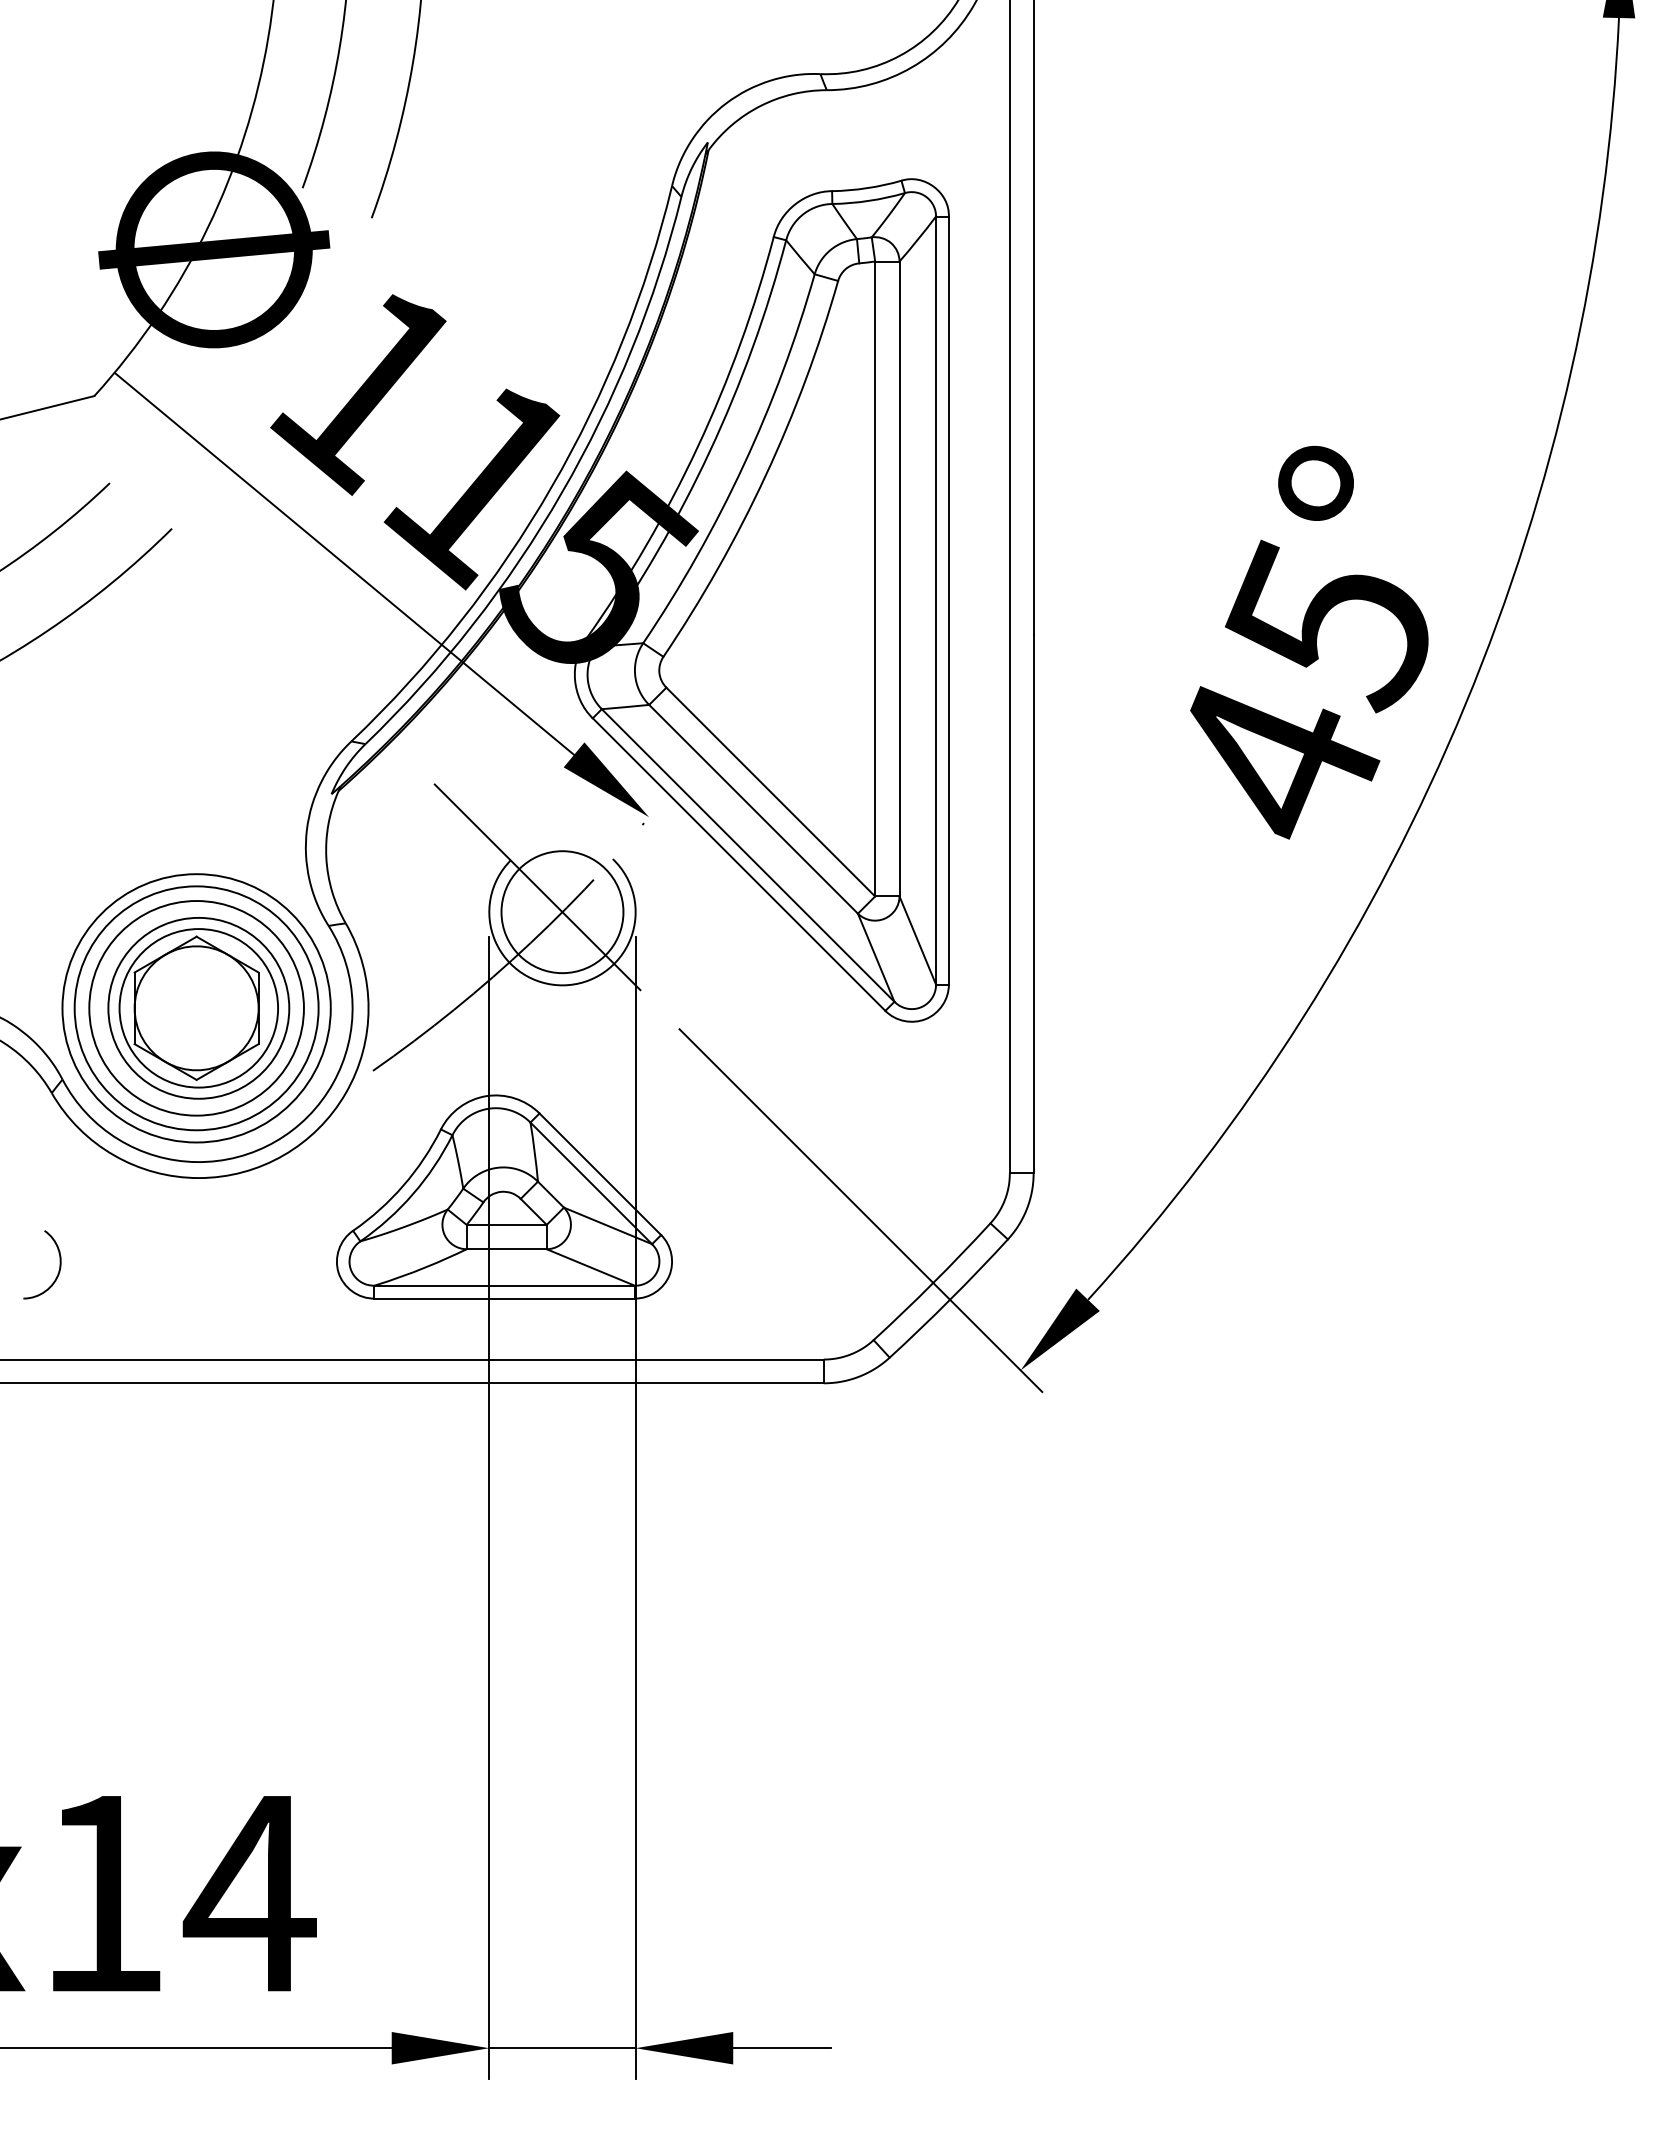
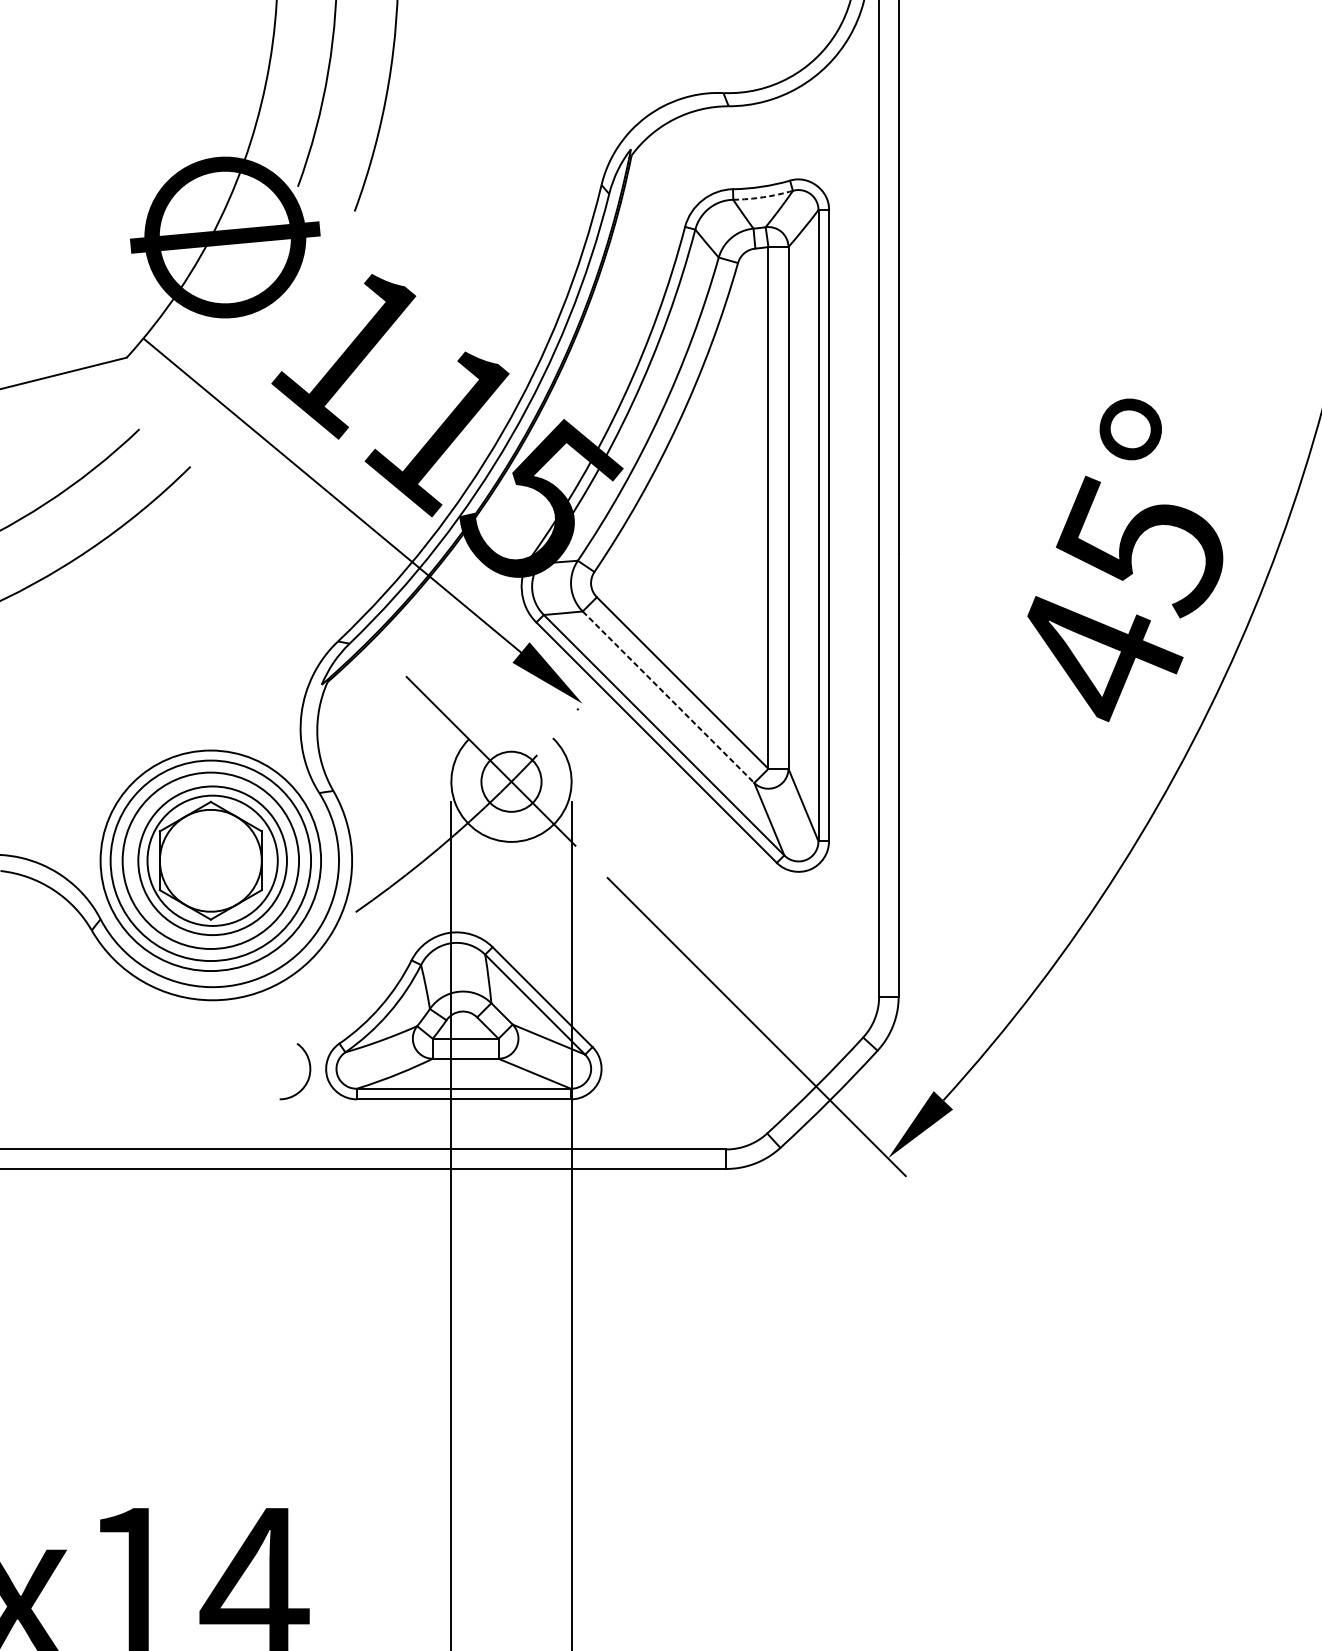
arc: (869, 200) -> (763, 196), solid -> dashed
line: (753, 809) -> (668, 697), solid -> dashed
circle: (562, 912) -> (511, 782), size x0.6
curve: (59, 1264) -> (309, 1071), moved

